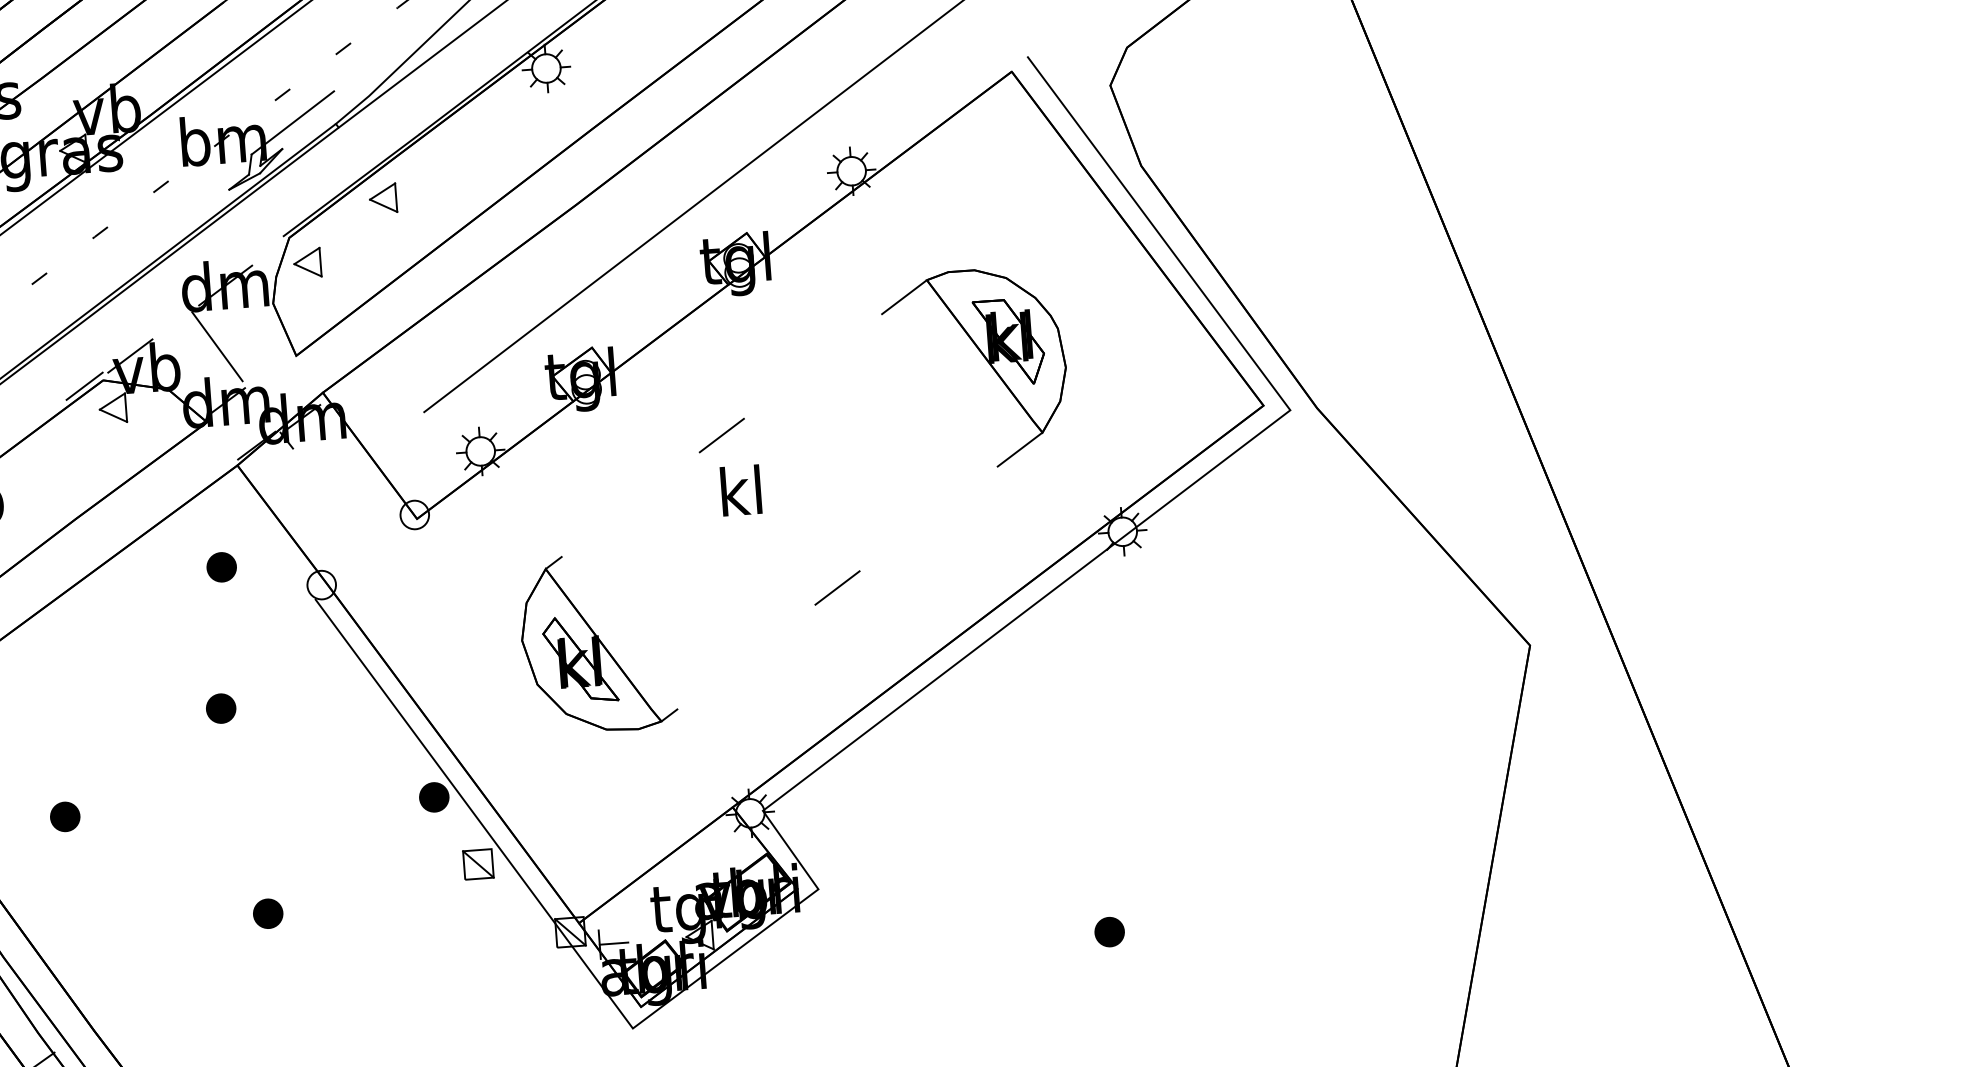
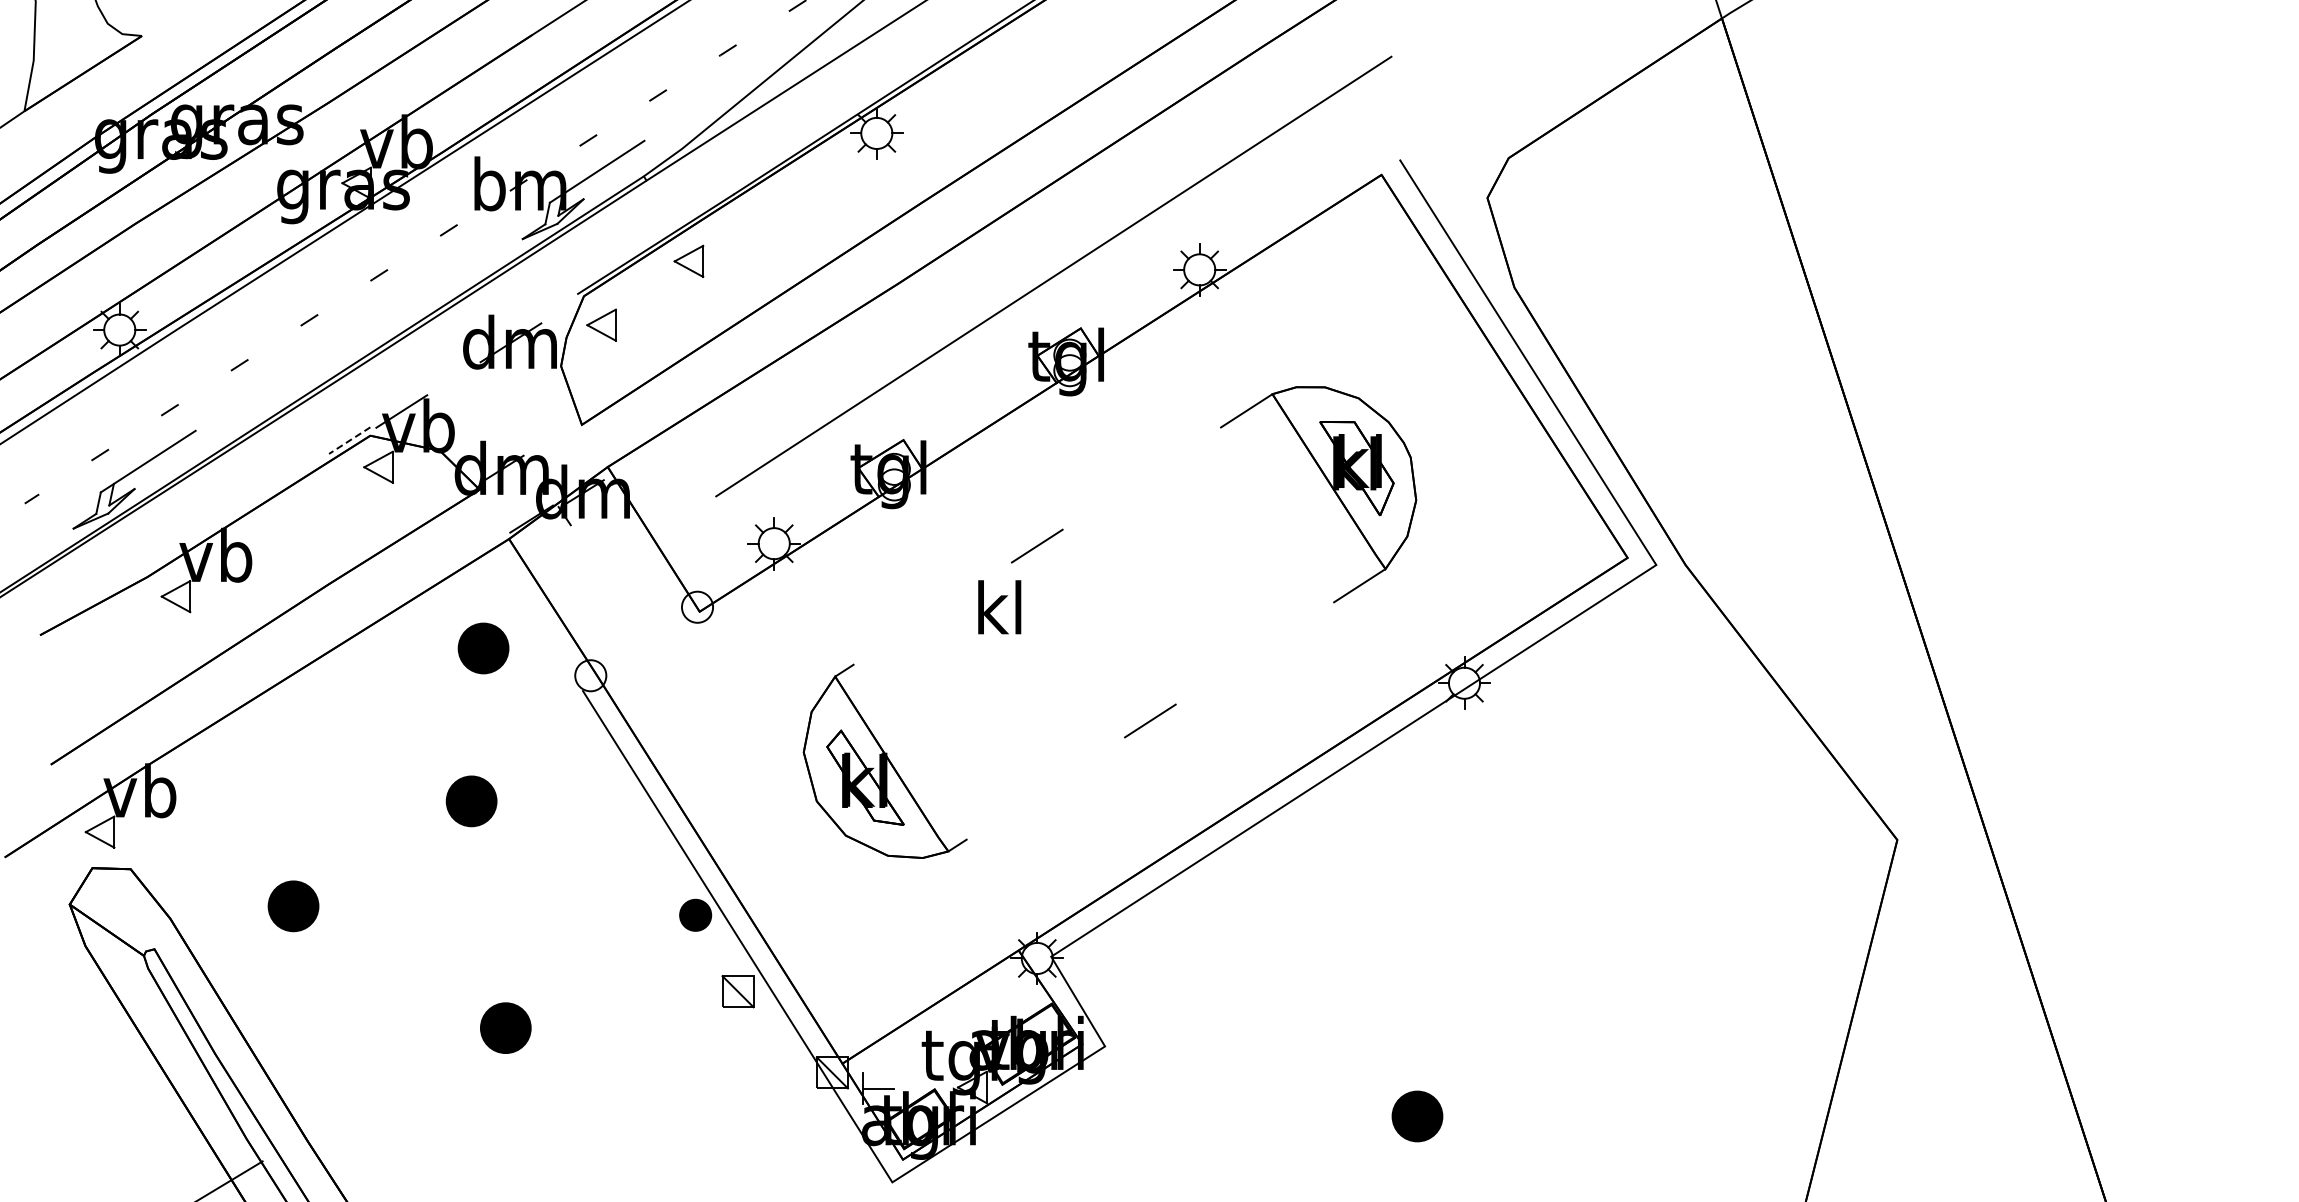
line: (216, 346) -> (496, 408), removed
line: (84, 386) -> (349, 440), solid -> dashed
text: (740, 490) -> (999, 607), moved
part: (221, 566) -> (483, 647), size x1.6
part: (221, 708) -> (471, 801), size x1.6
part: (65, 817) -> (293, 906), size x1.6
part: (267, 913) -> (505, 1027), size x1.6
part: (1109, 931) -> (1417, 1116), size x1.6

